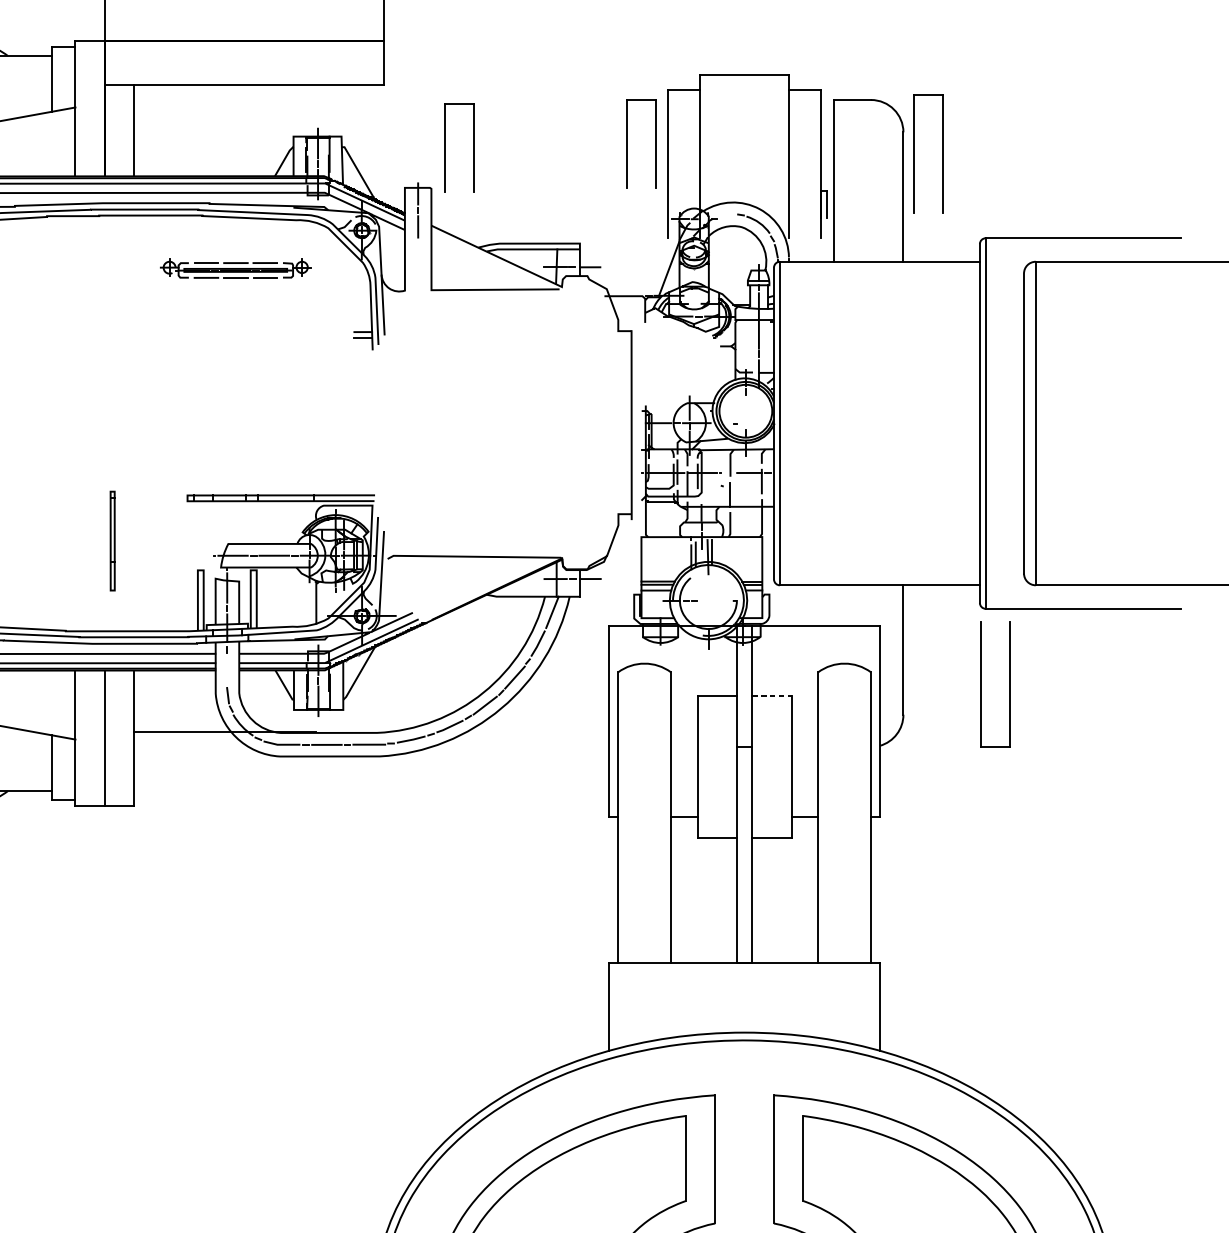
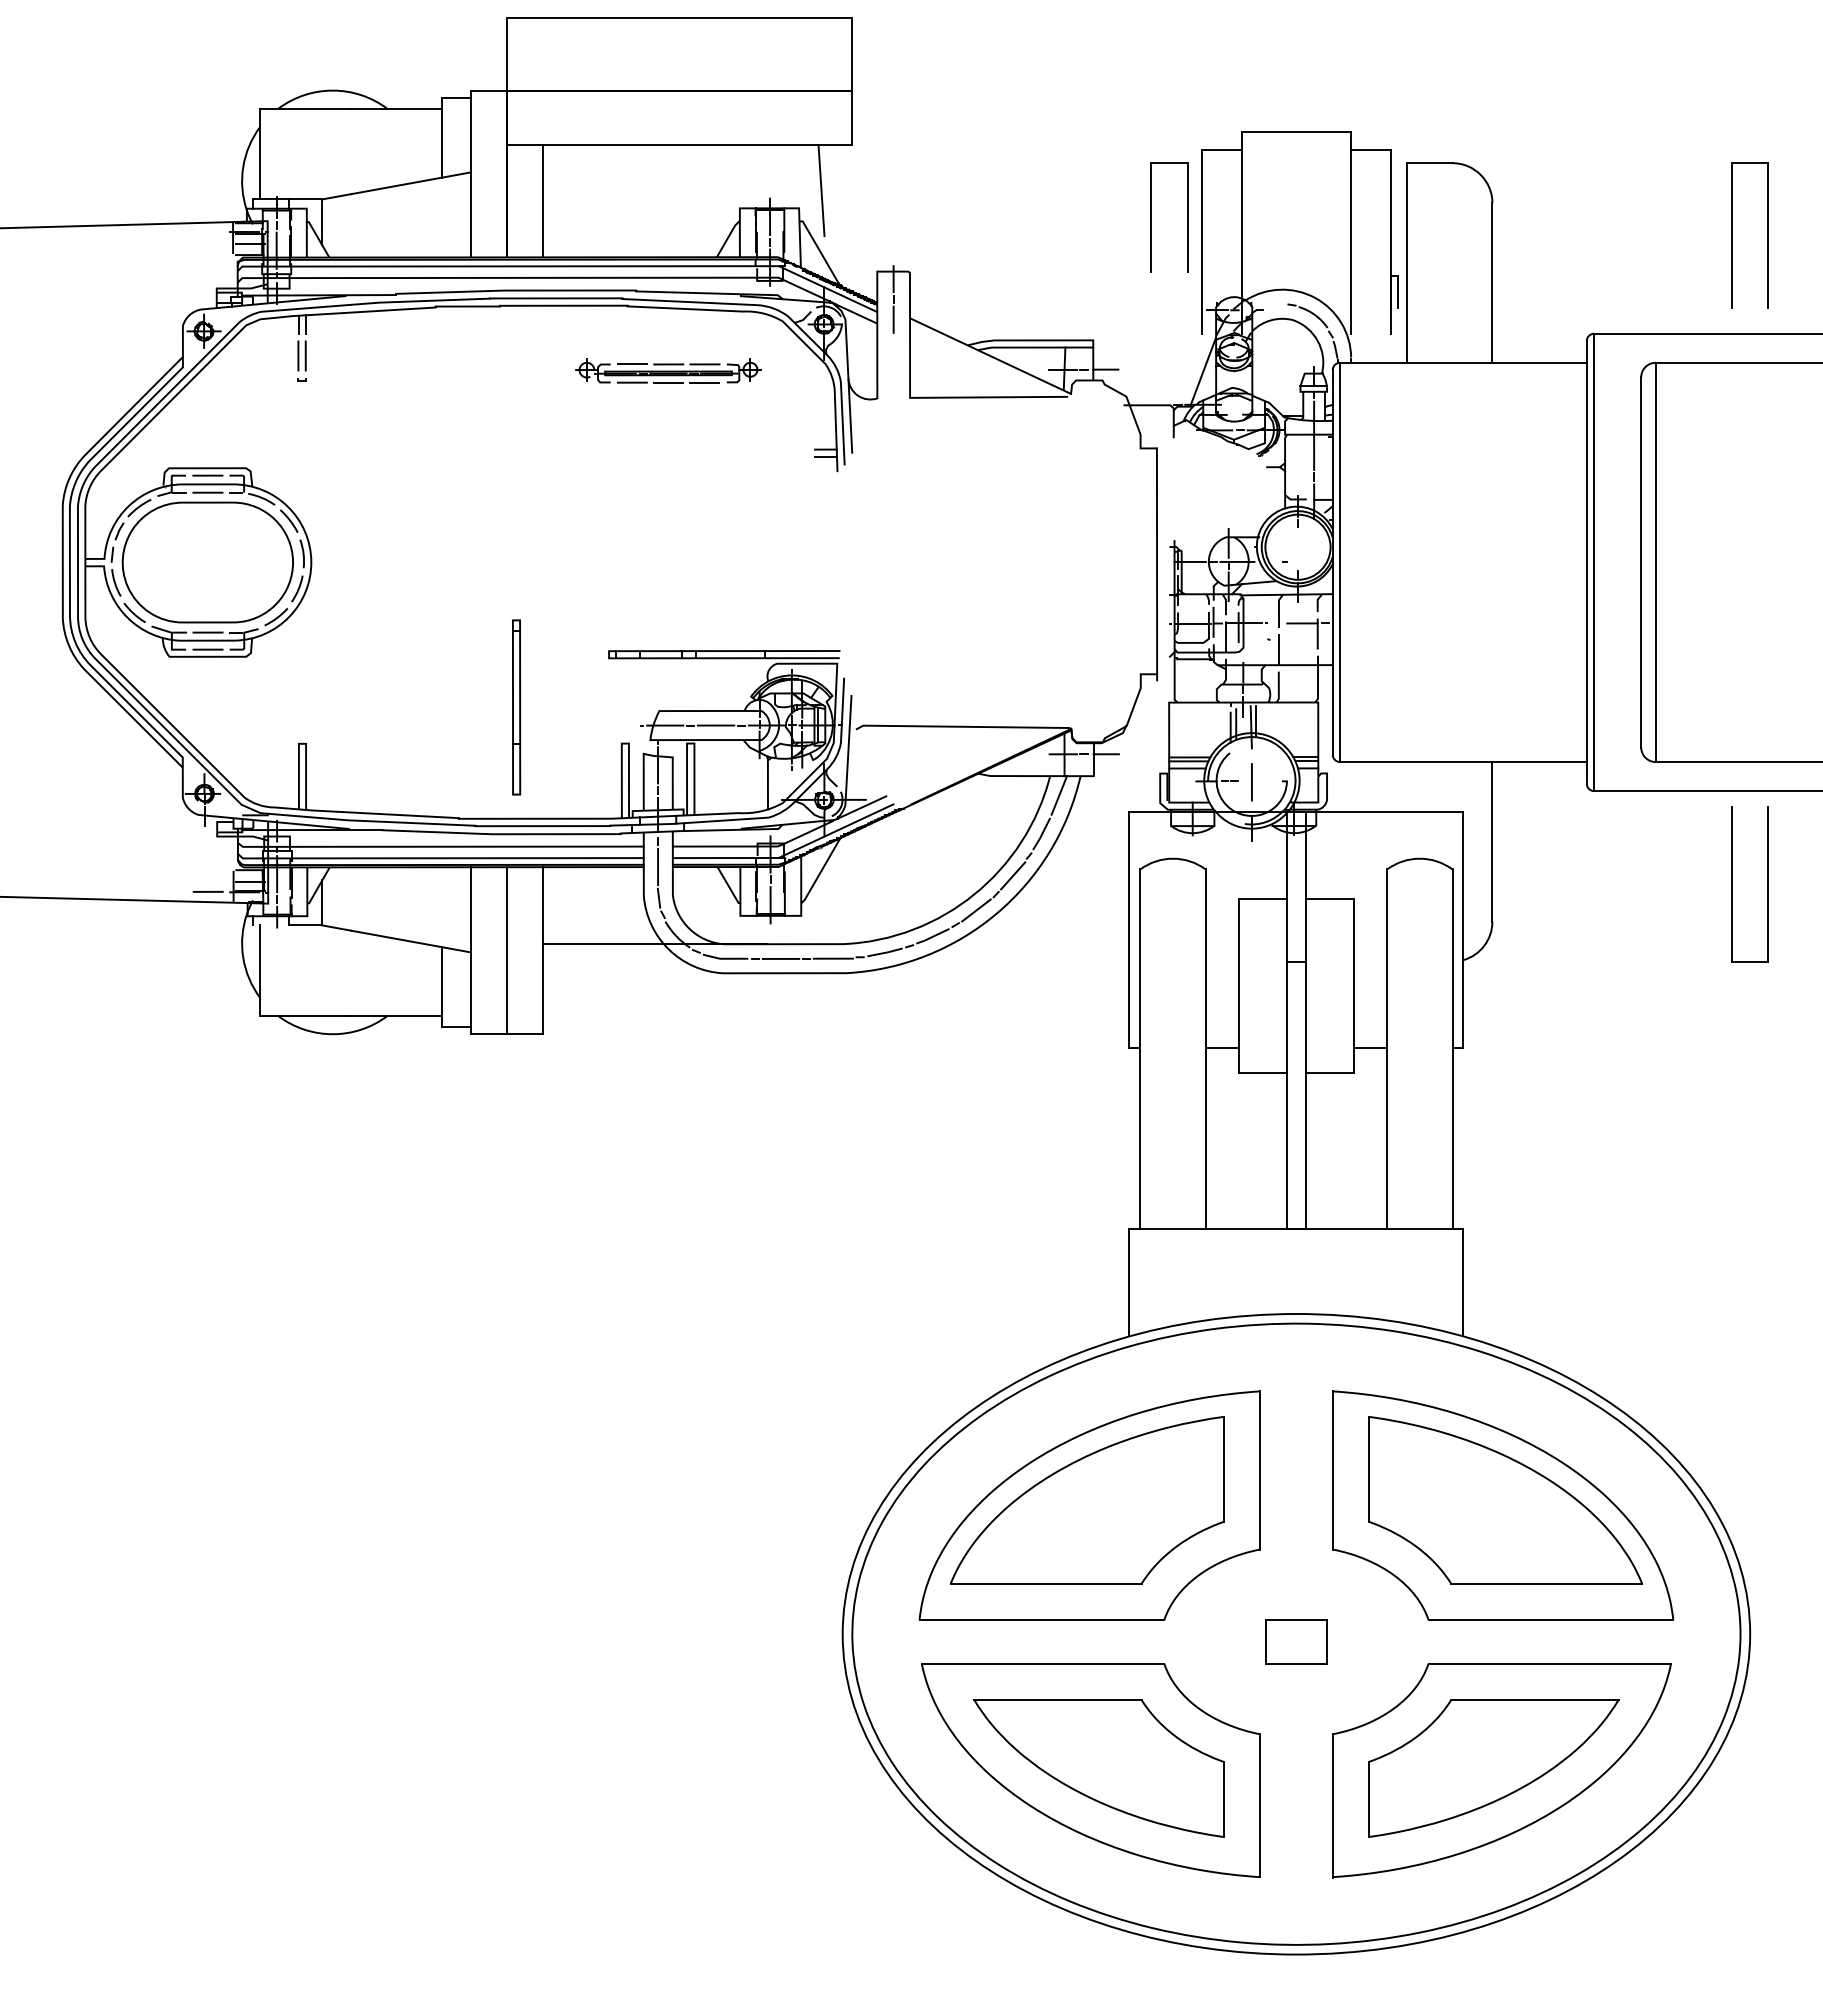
line: (359, 122) -> (821, 190), added
part: (444, 148) -> (926, 222), removed
part: (914, 153) -> (1732, 235), moved
part: (112, 541) -> (516, 707), size x1.43
line: (708, 601) -> (1251, 782), added
line: (227, 669) -> (658, 866), added
part: (981, 684) -> (1732, 884), moved
line: (772, 695) -> (1330, 898), dashed -> solid

